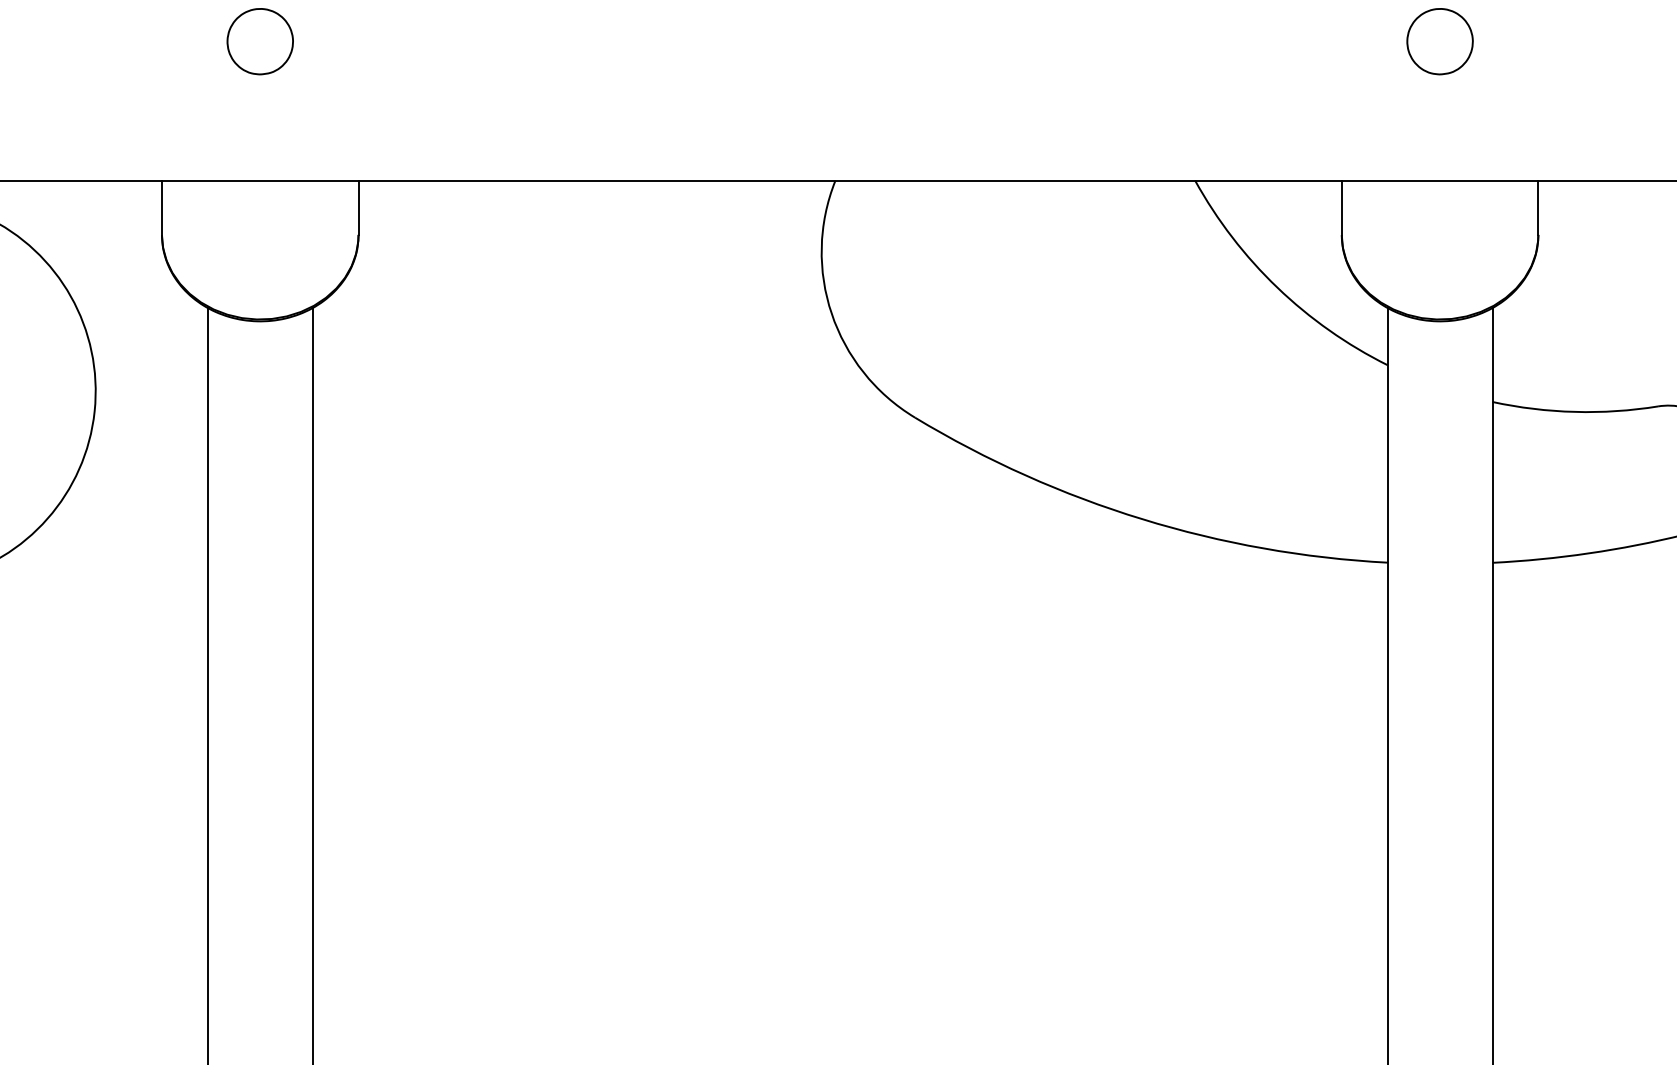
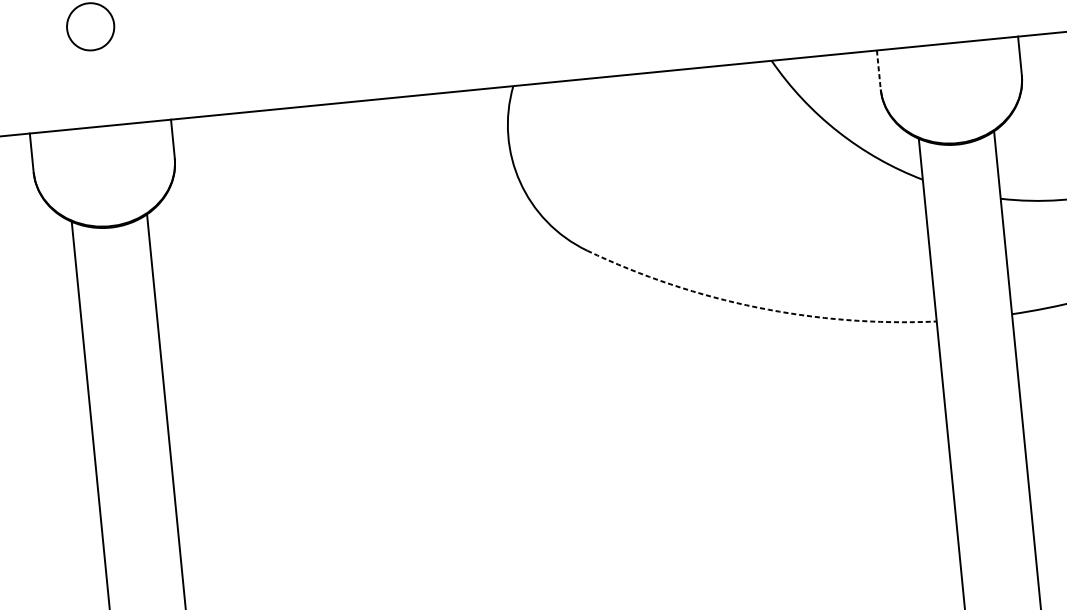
line: (1341, 208) -> (878, 70), solid -> dashed
arc: (1142, 519) -> (757, 307), solid -> dashed

